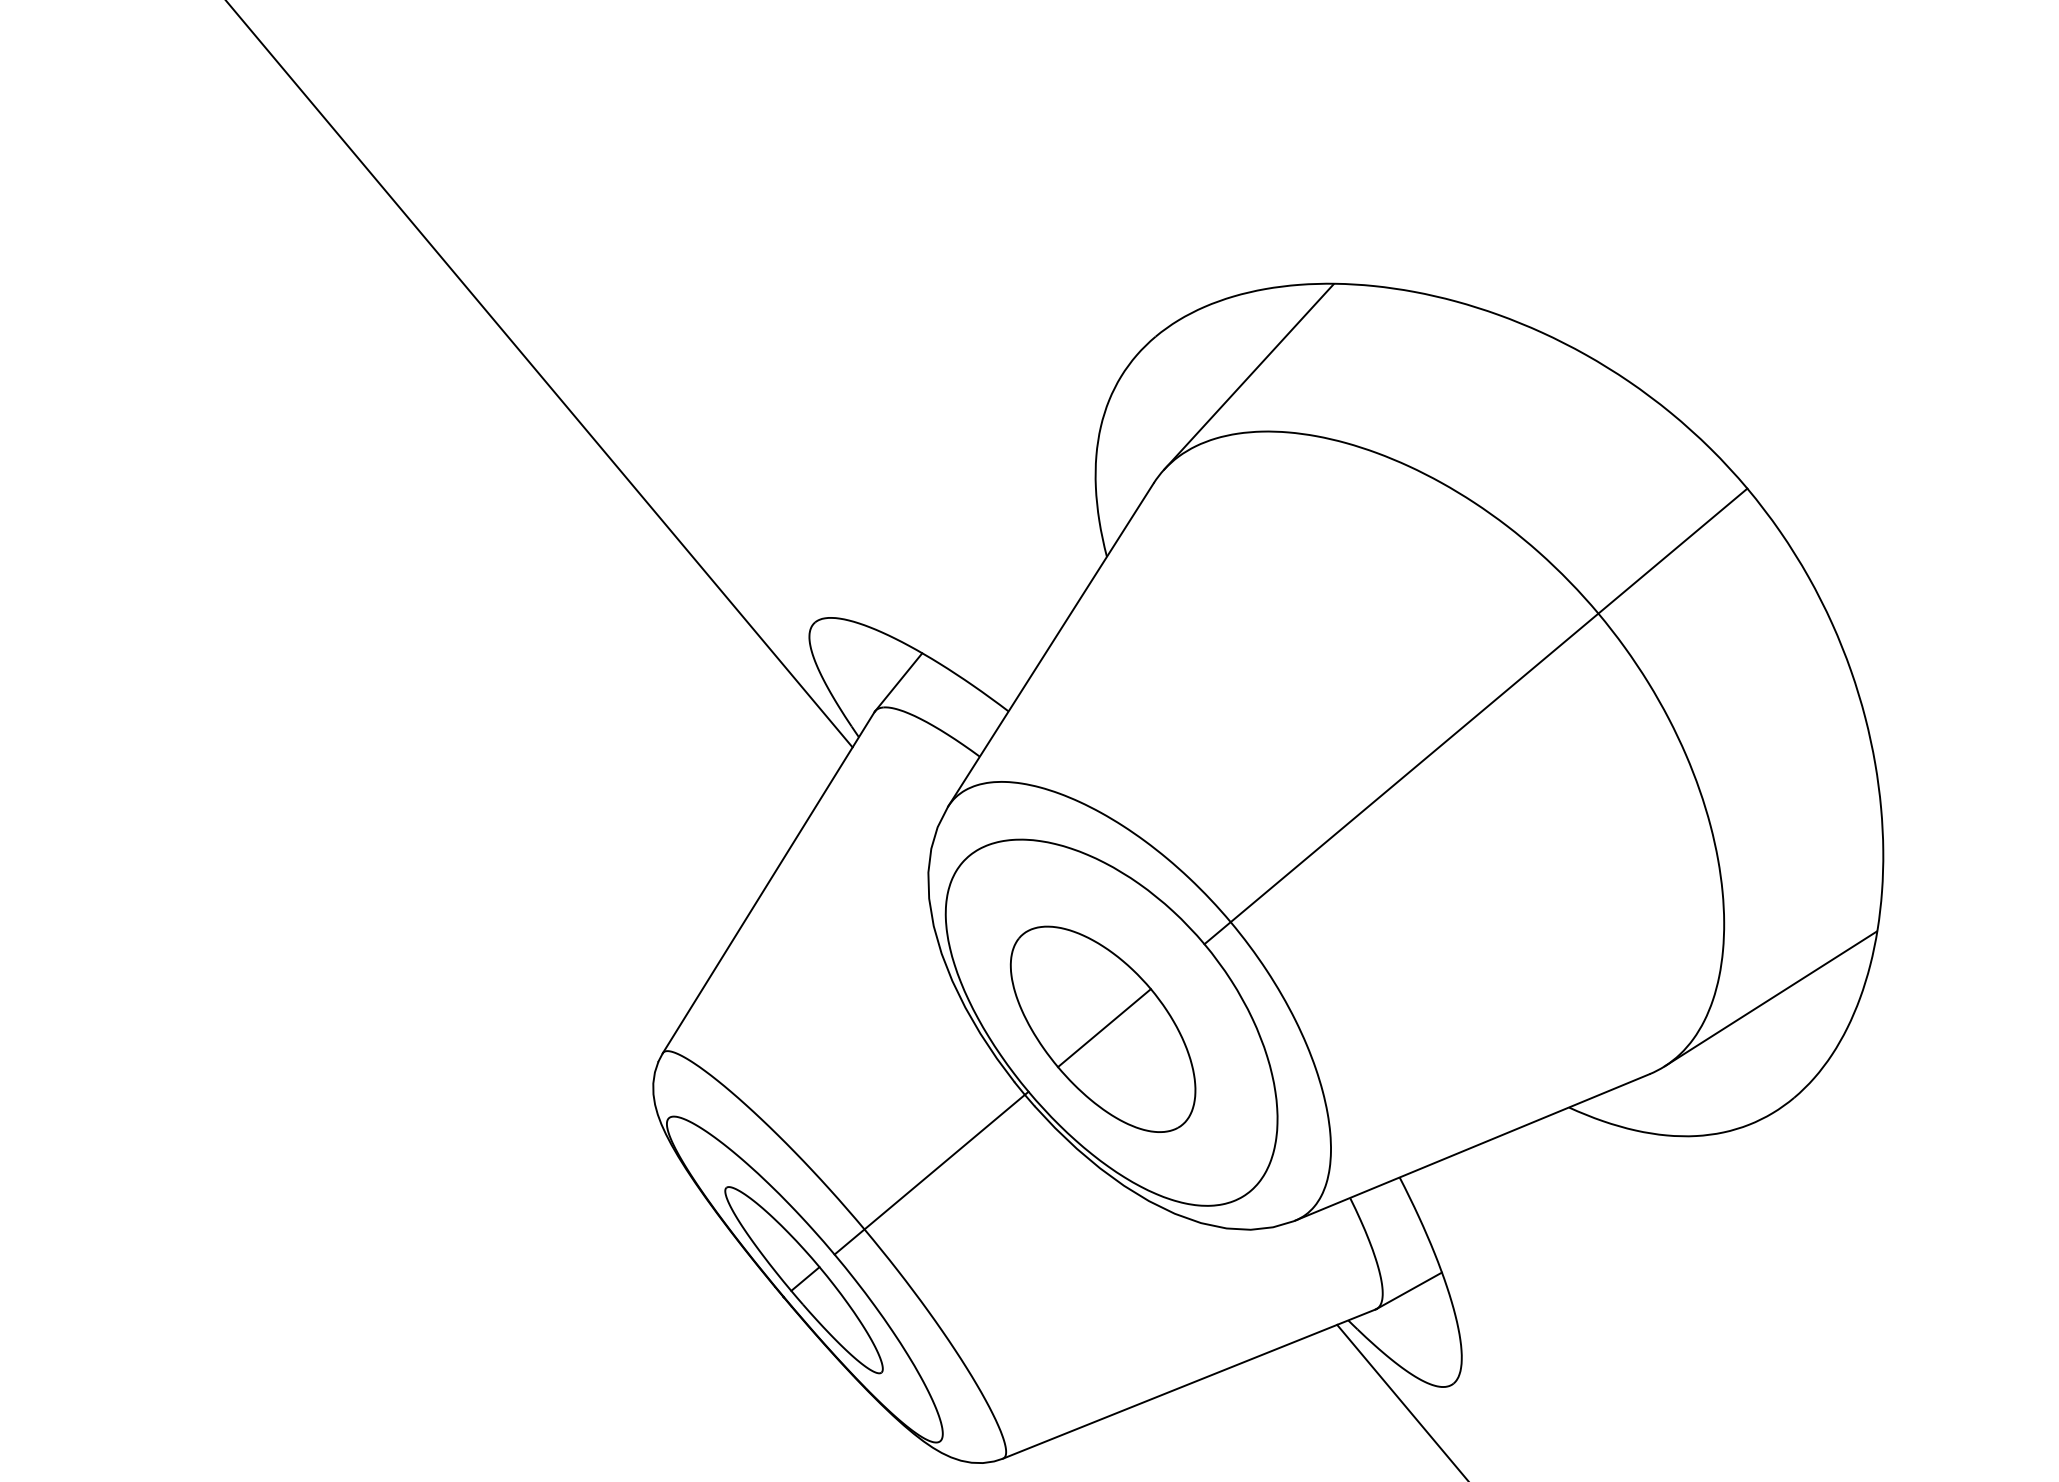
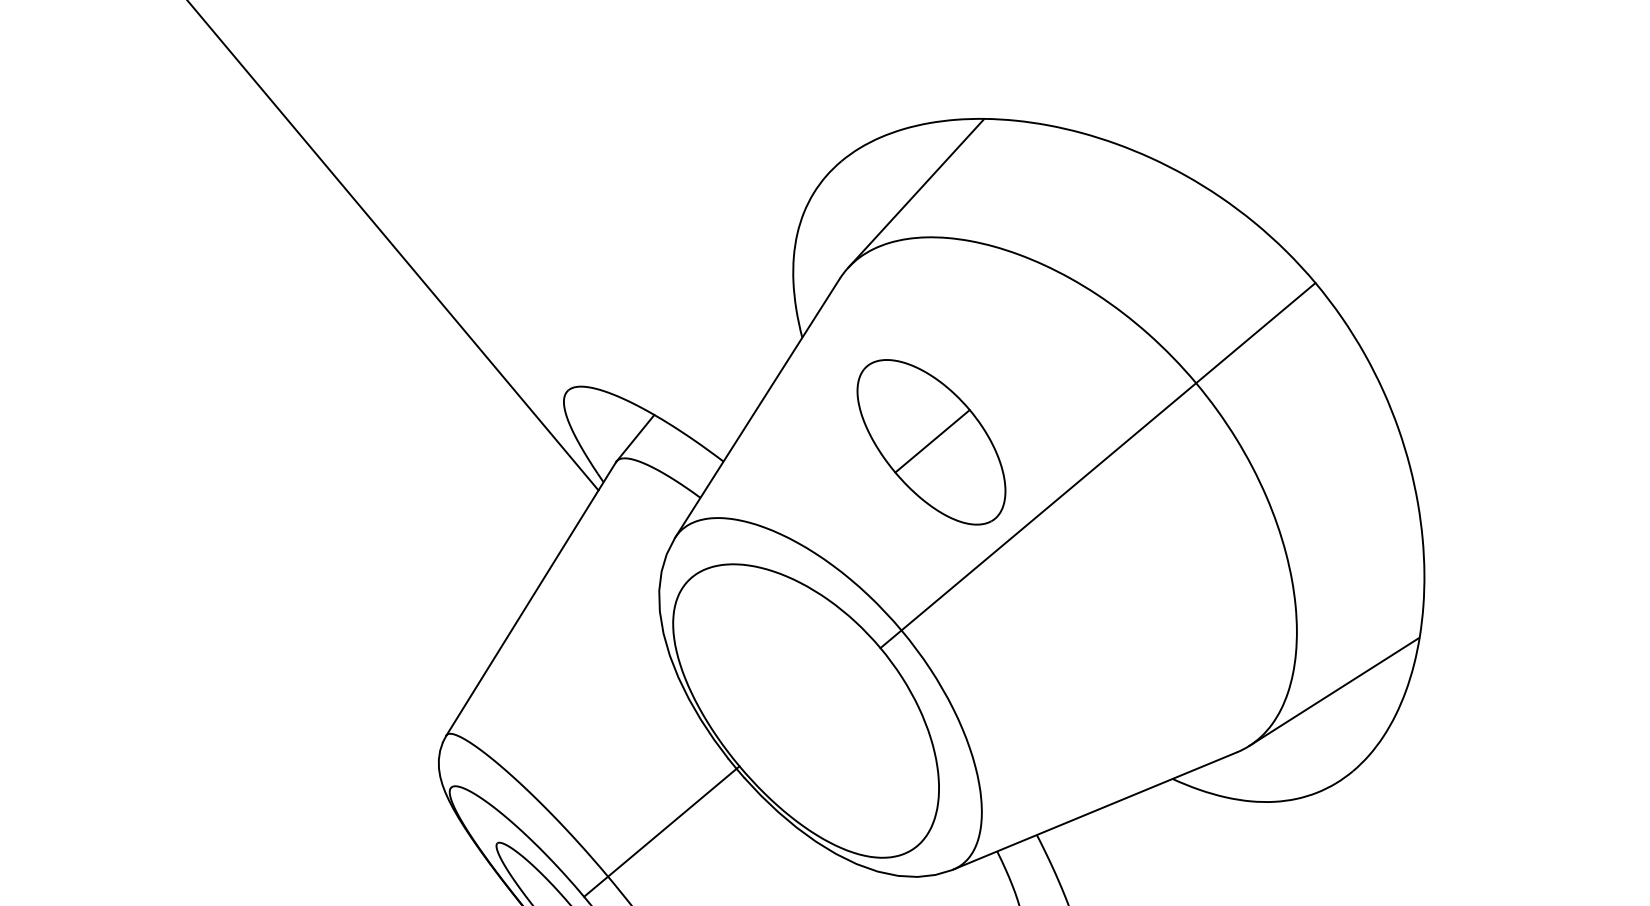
part: (1102, 1028) -> (930, 441), moved

